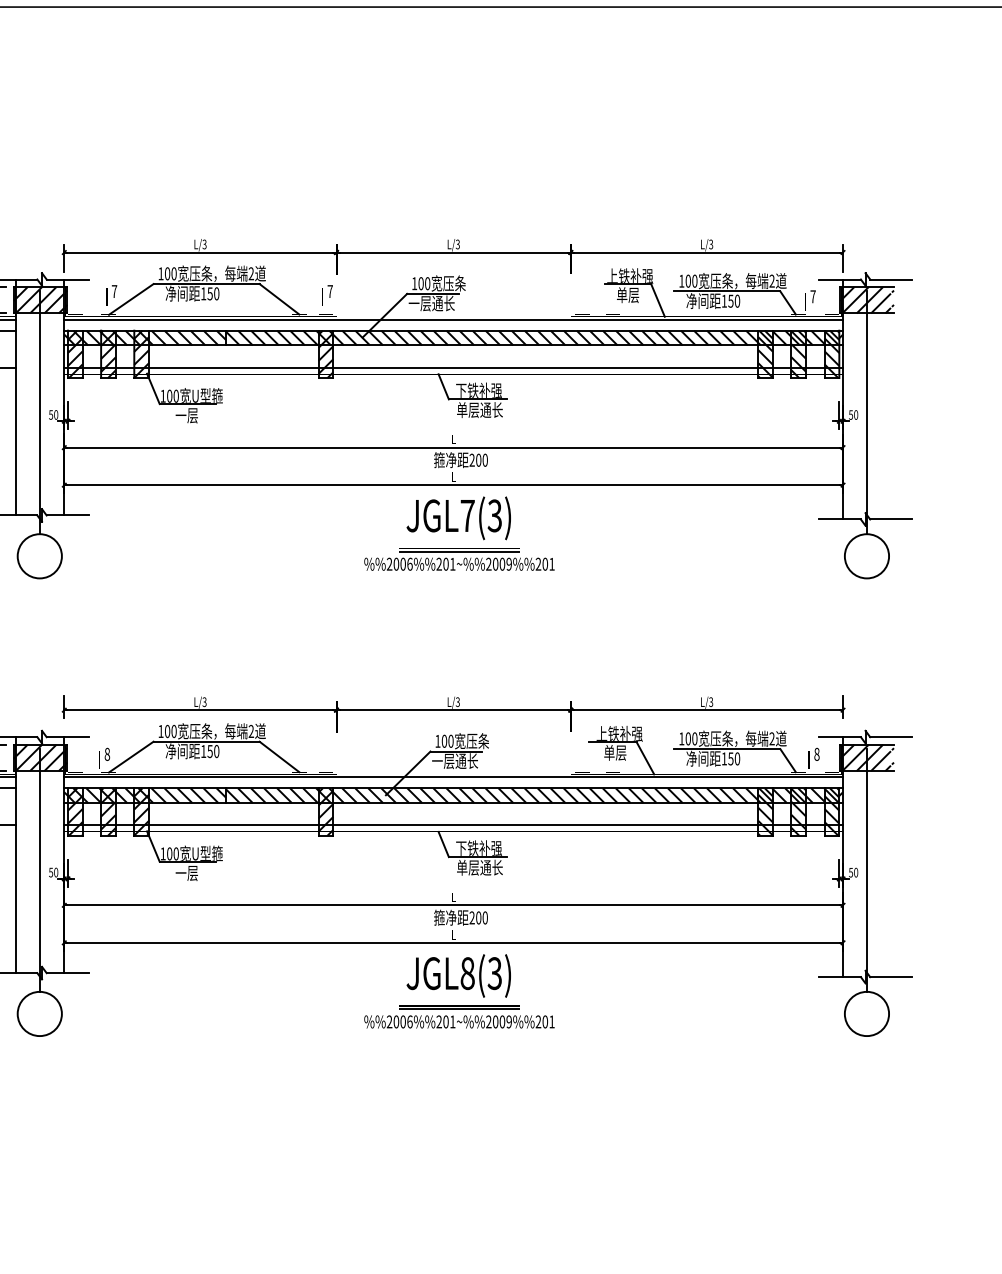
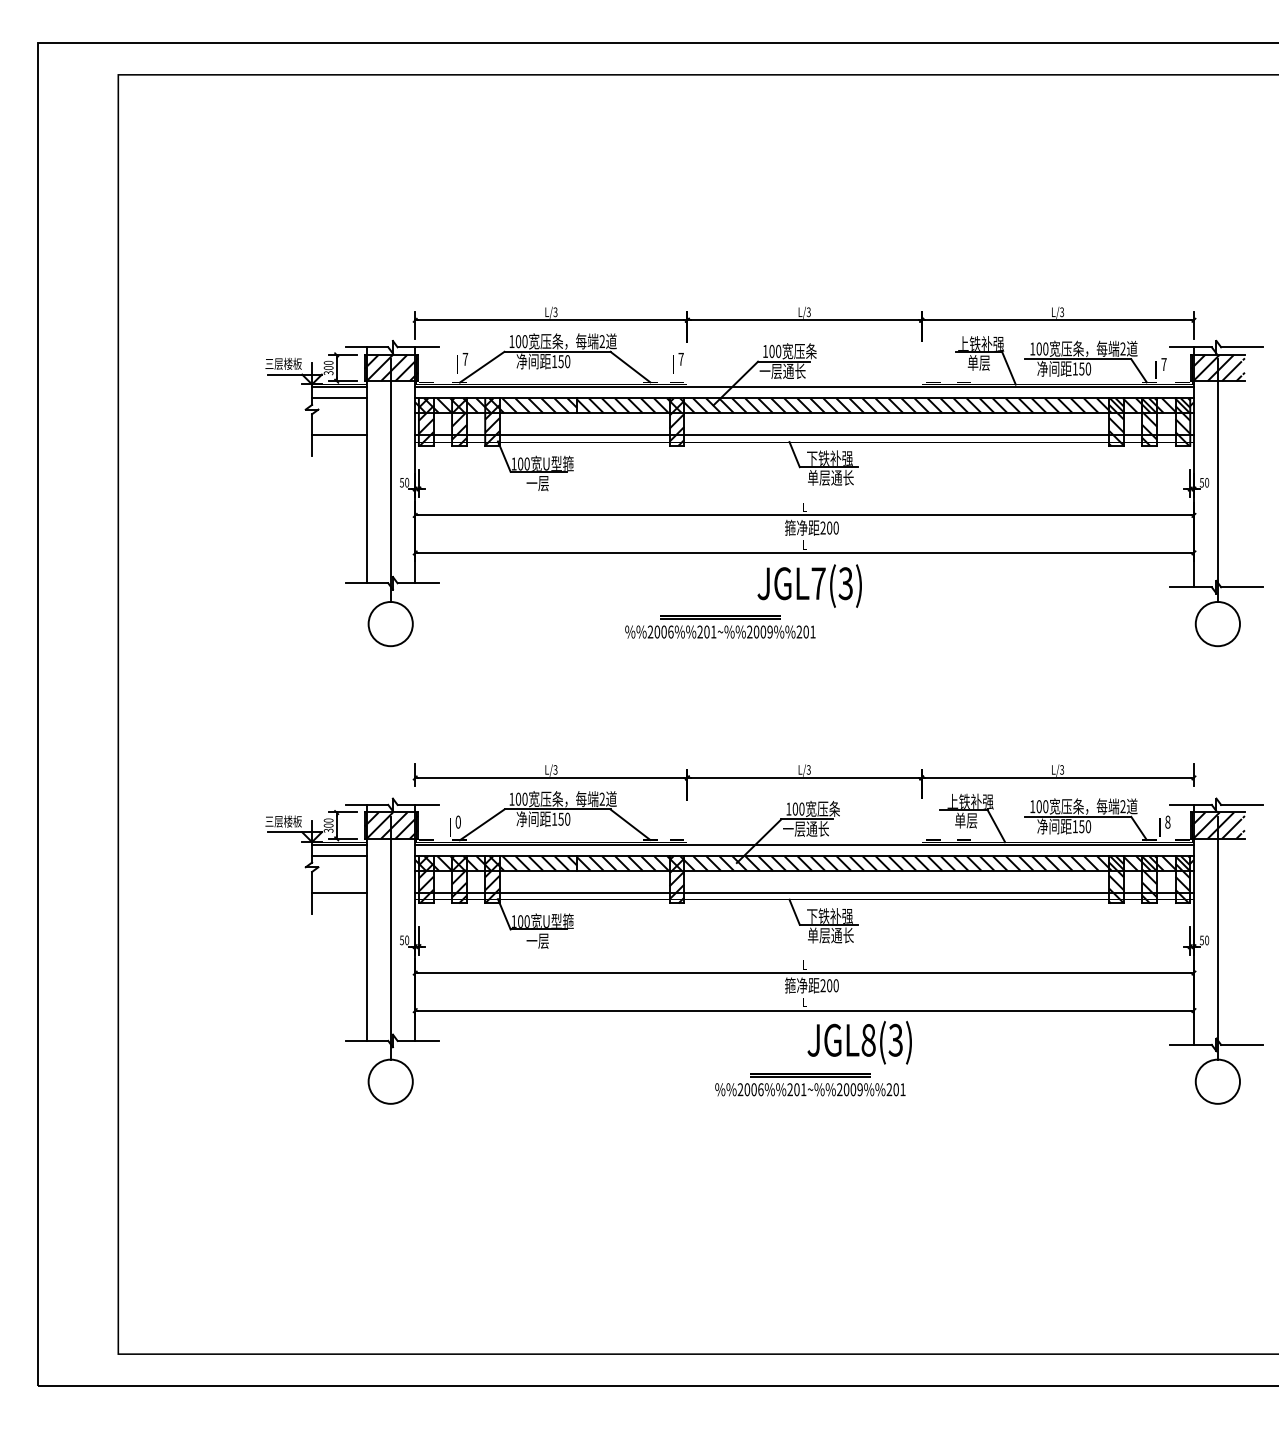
part: (459, 558) -> (720, 626), moved
text: (106, 754) -> (457, 822), 8 -> 0
text: (458, 975) -> (859, 1042), moved

